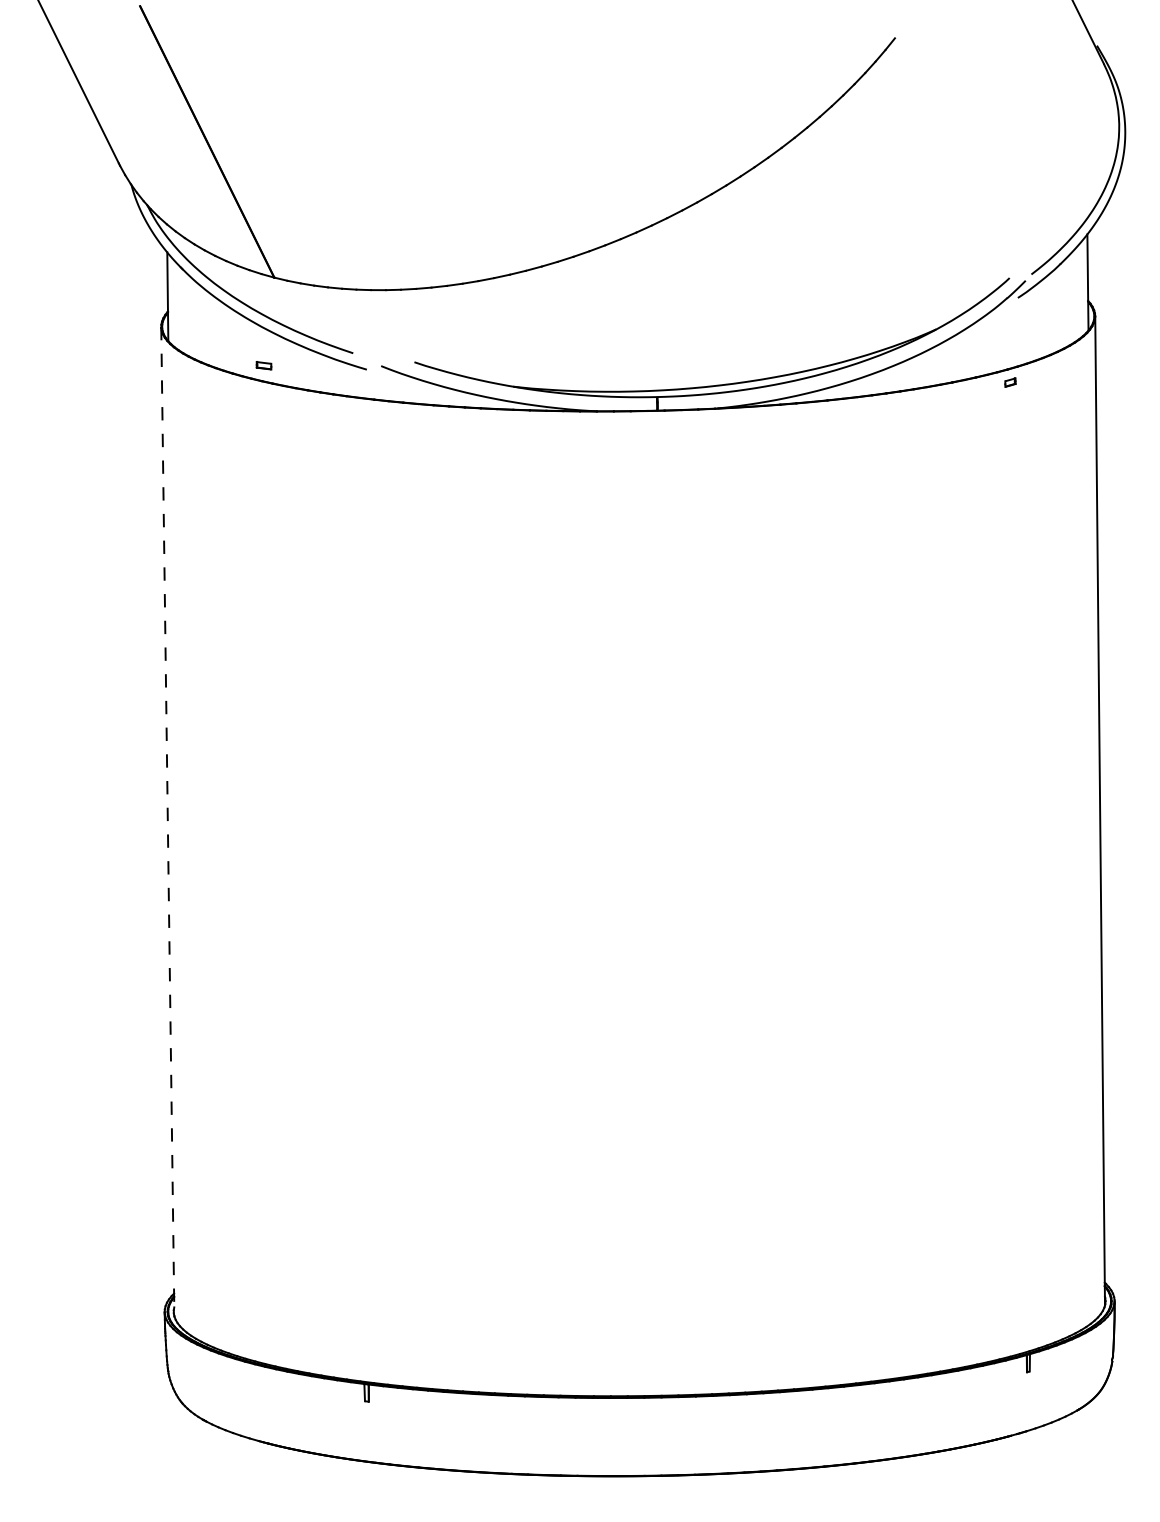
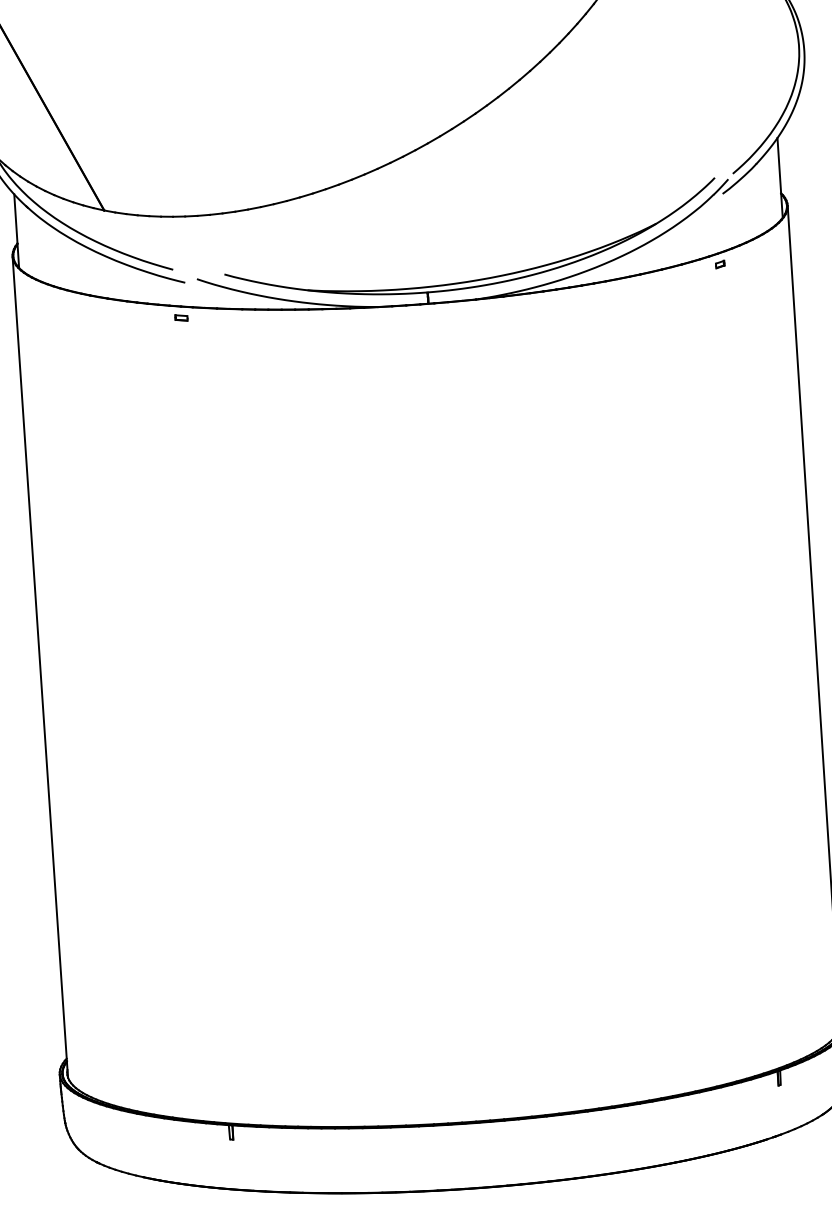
part: (263, 365) -> (181, 317), moved
line: (167, 821) -> (40, 666), dashed -> solid

